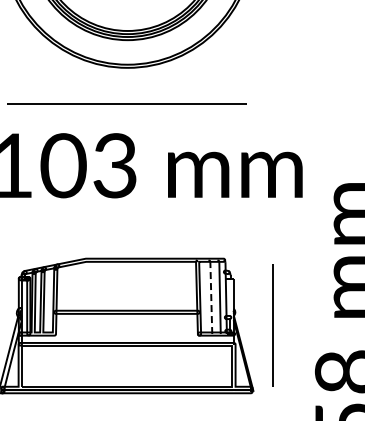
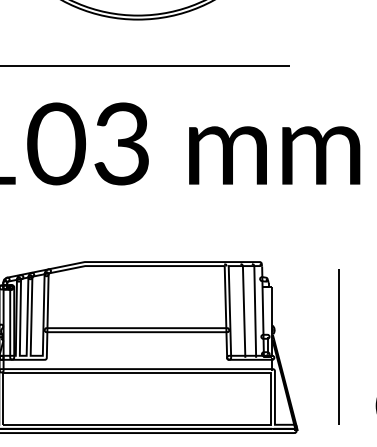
line: (211, 298) -> (244, 312), dashed -> solid
line: (272, 325) -> (338, 346), moved

